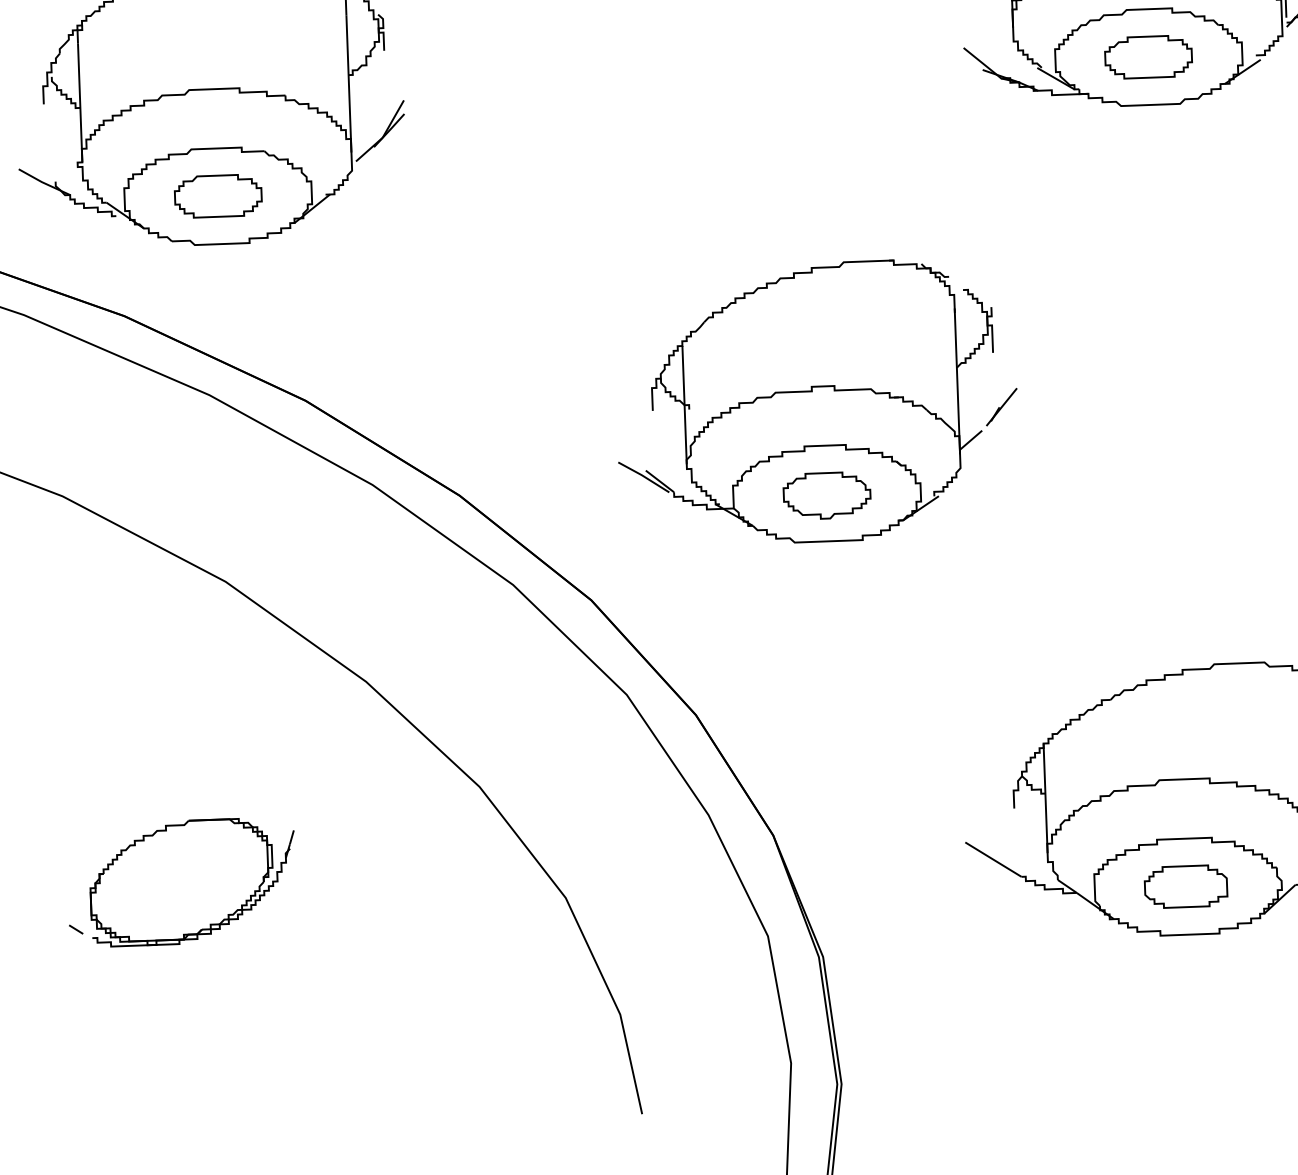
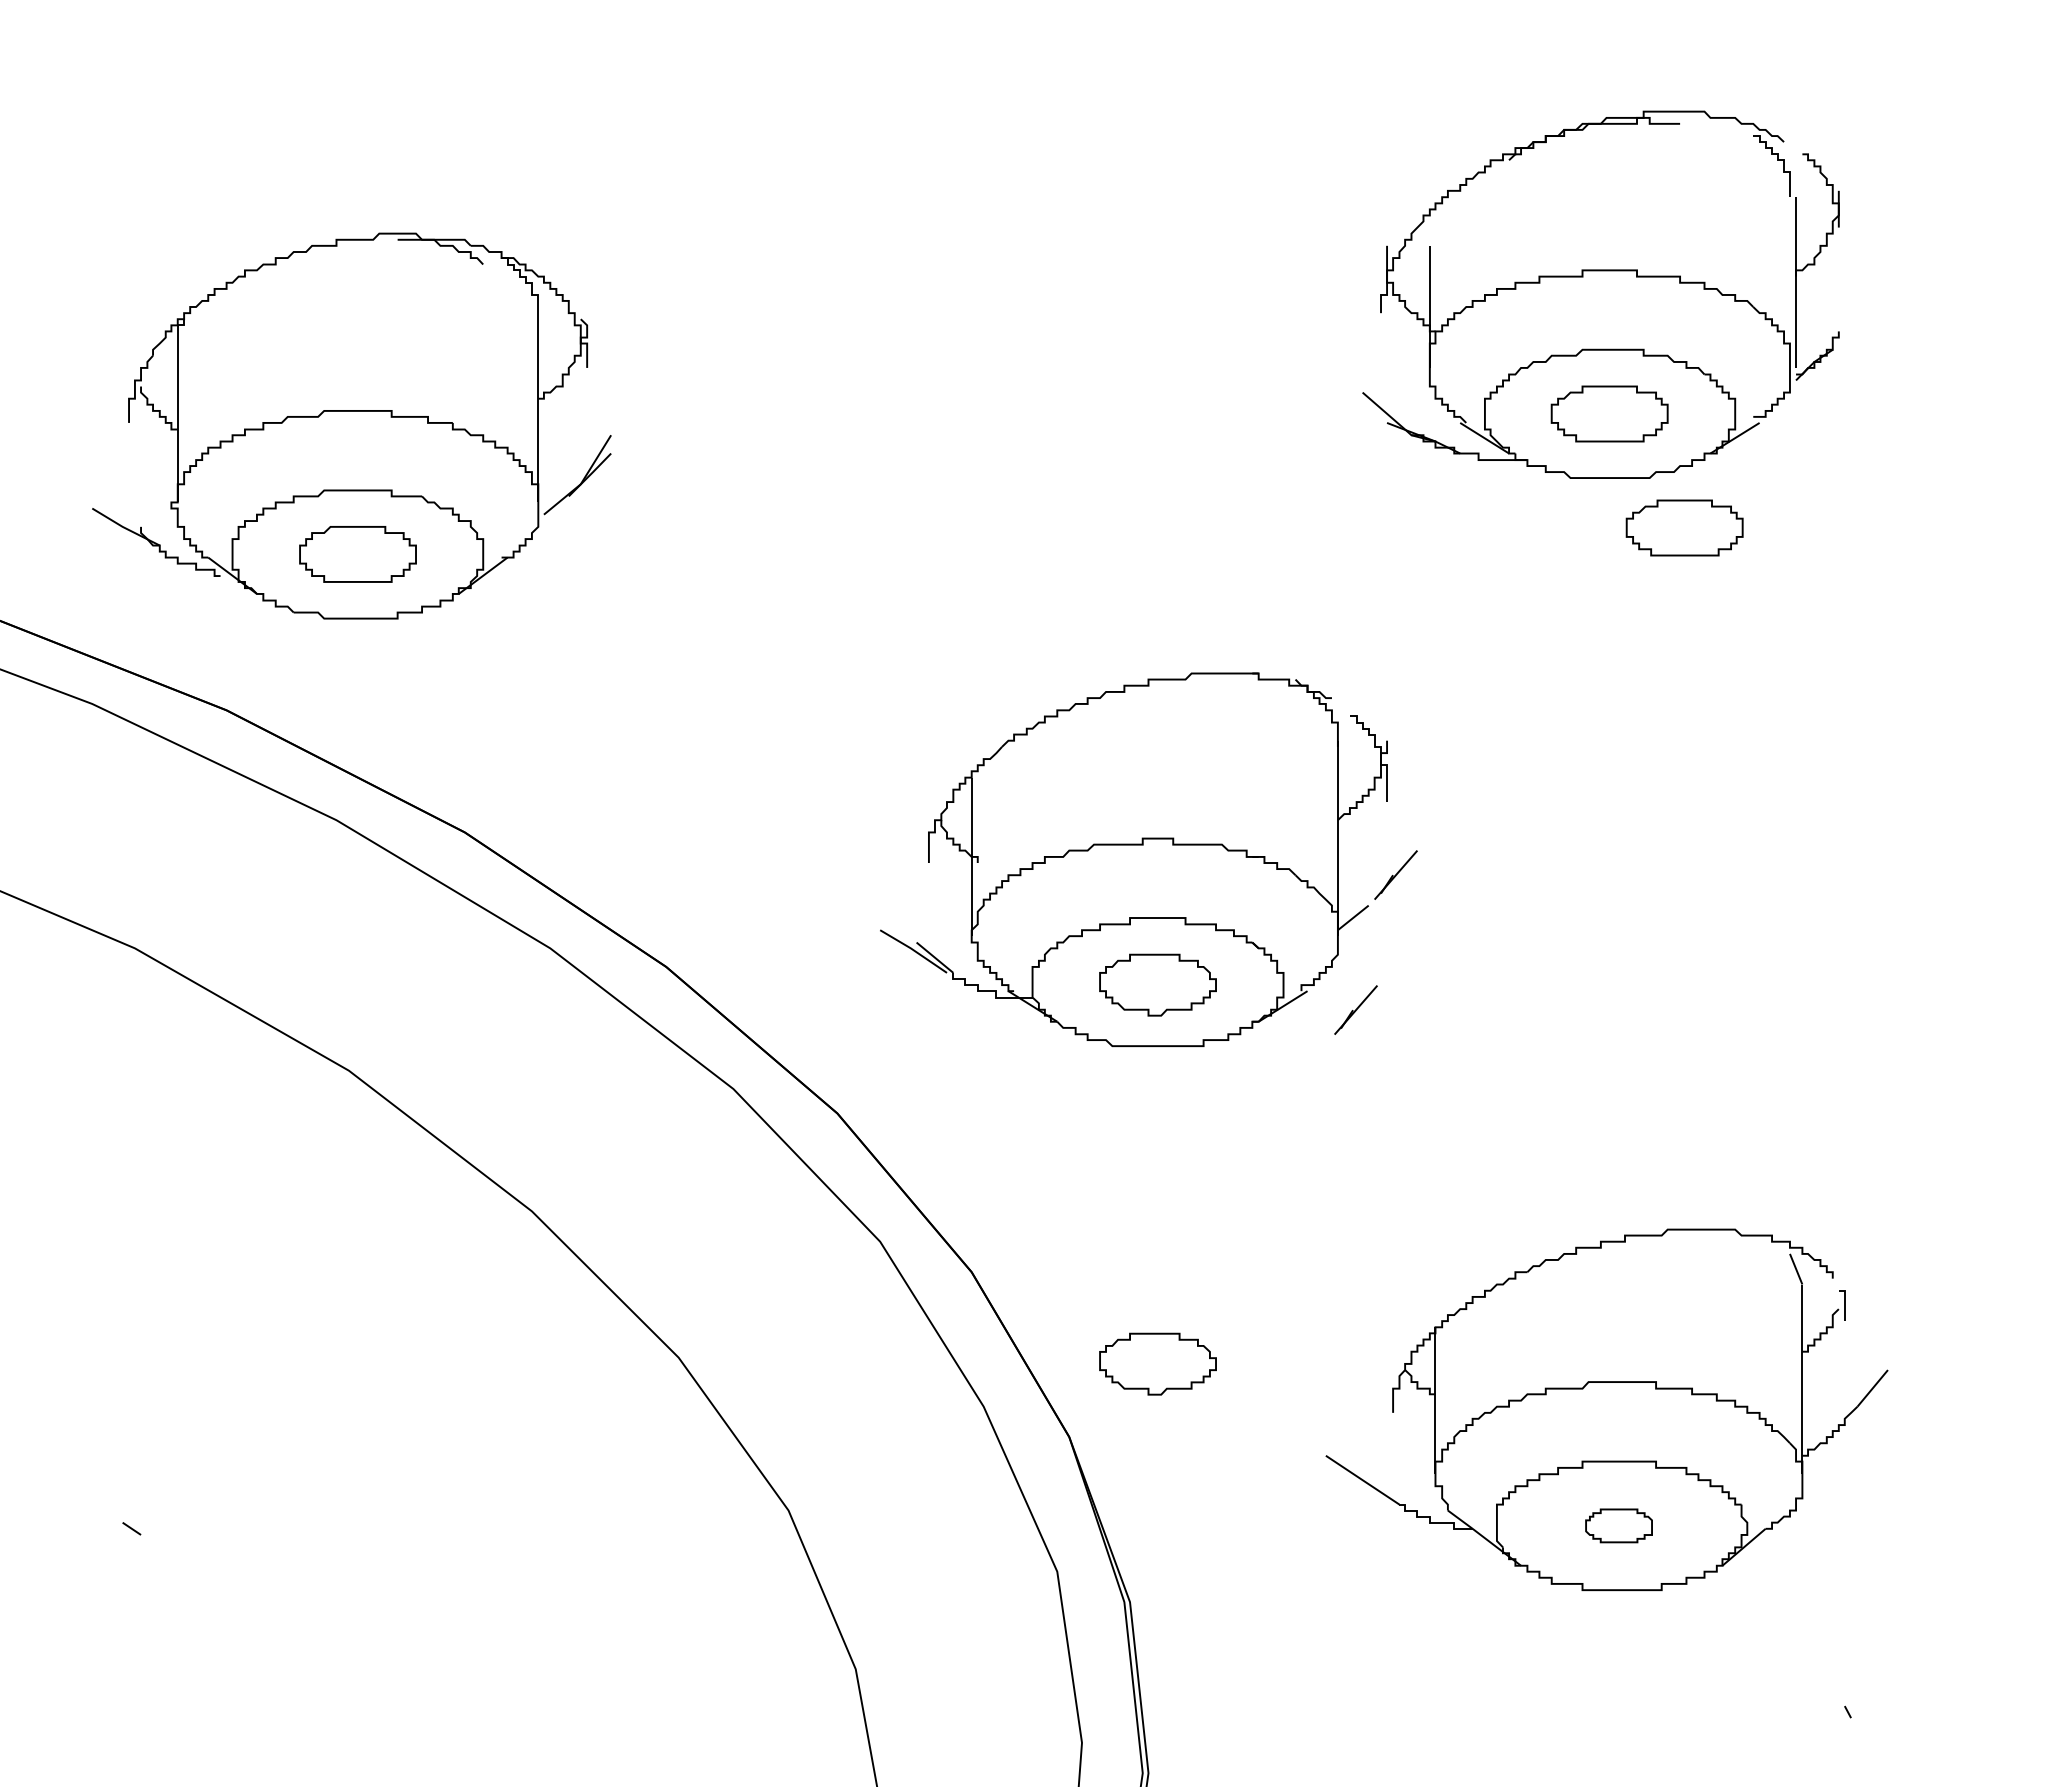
part: (1207, 139) -> (1684, 527), added
part: (975, 508) -> (1355, 1009), added
part: (837, 778) -> (1157, 1363), added
part: (193, 881) -> (290, 1470), removed
part: (1185, 886) -> (1618, 1525), size x0.6

